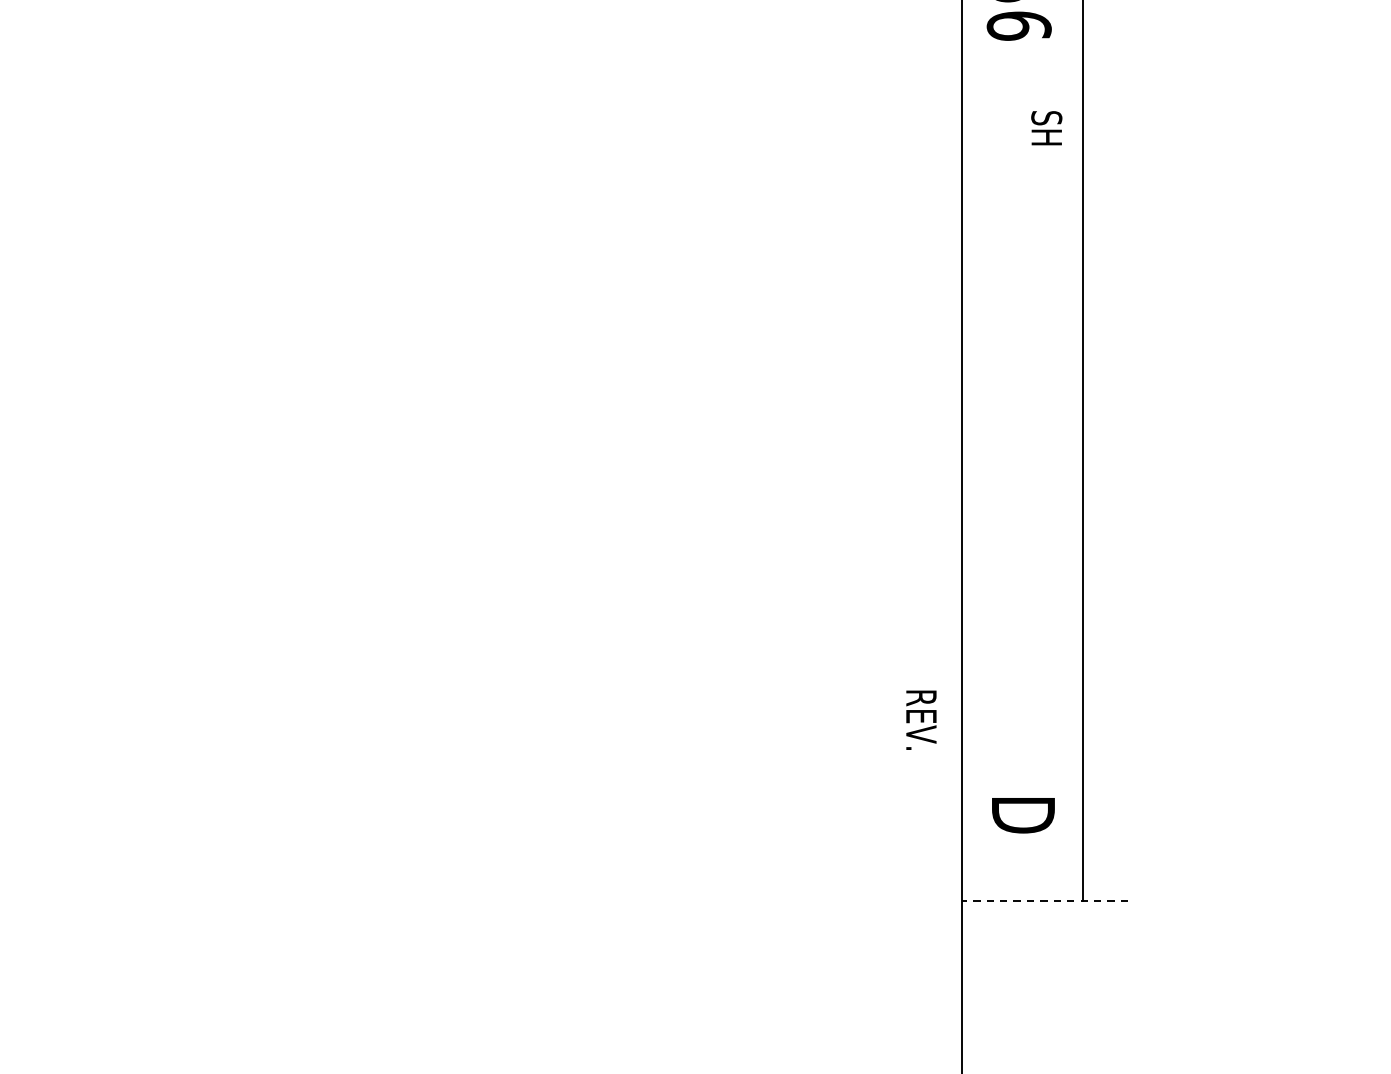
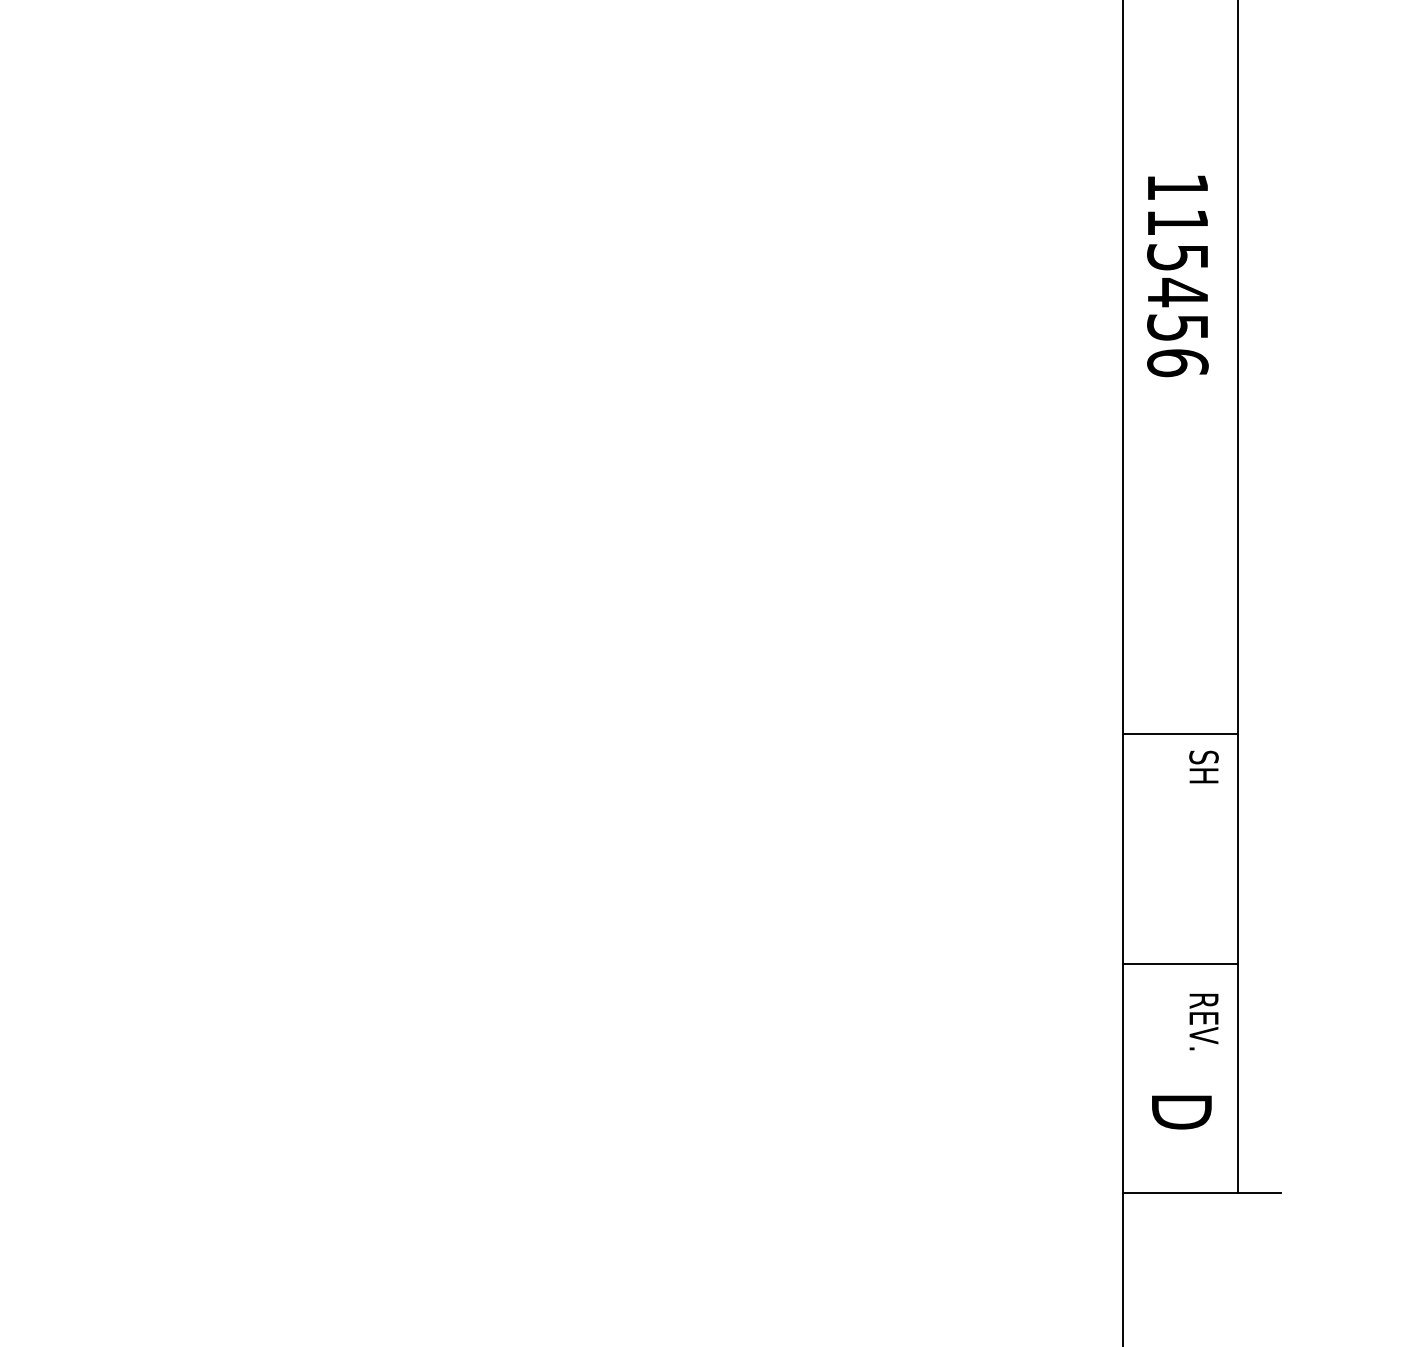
text: (1046, 127) -> (1203, 766), moved
line: (1022, 417) -> (1180, 734), added
line: (1022, 658) -> (1180, 963), added
text: (920, 719) -> (1203, 1021), moved
line: (1045, 900) -> (1202, 1193), dashed -> solid

